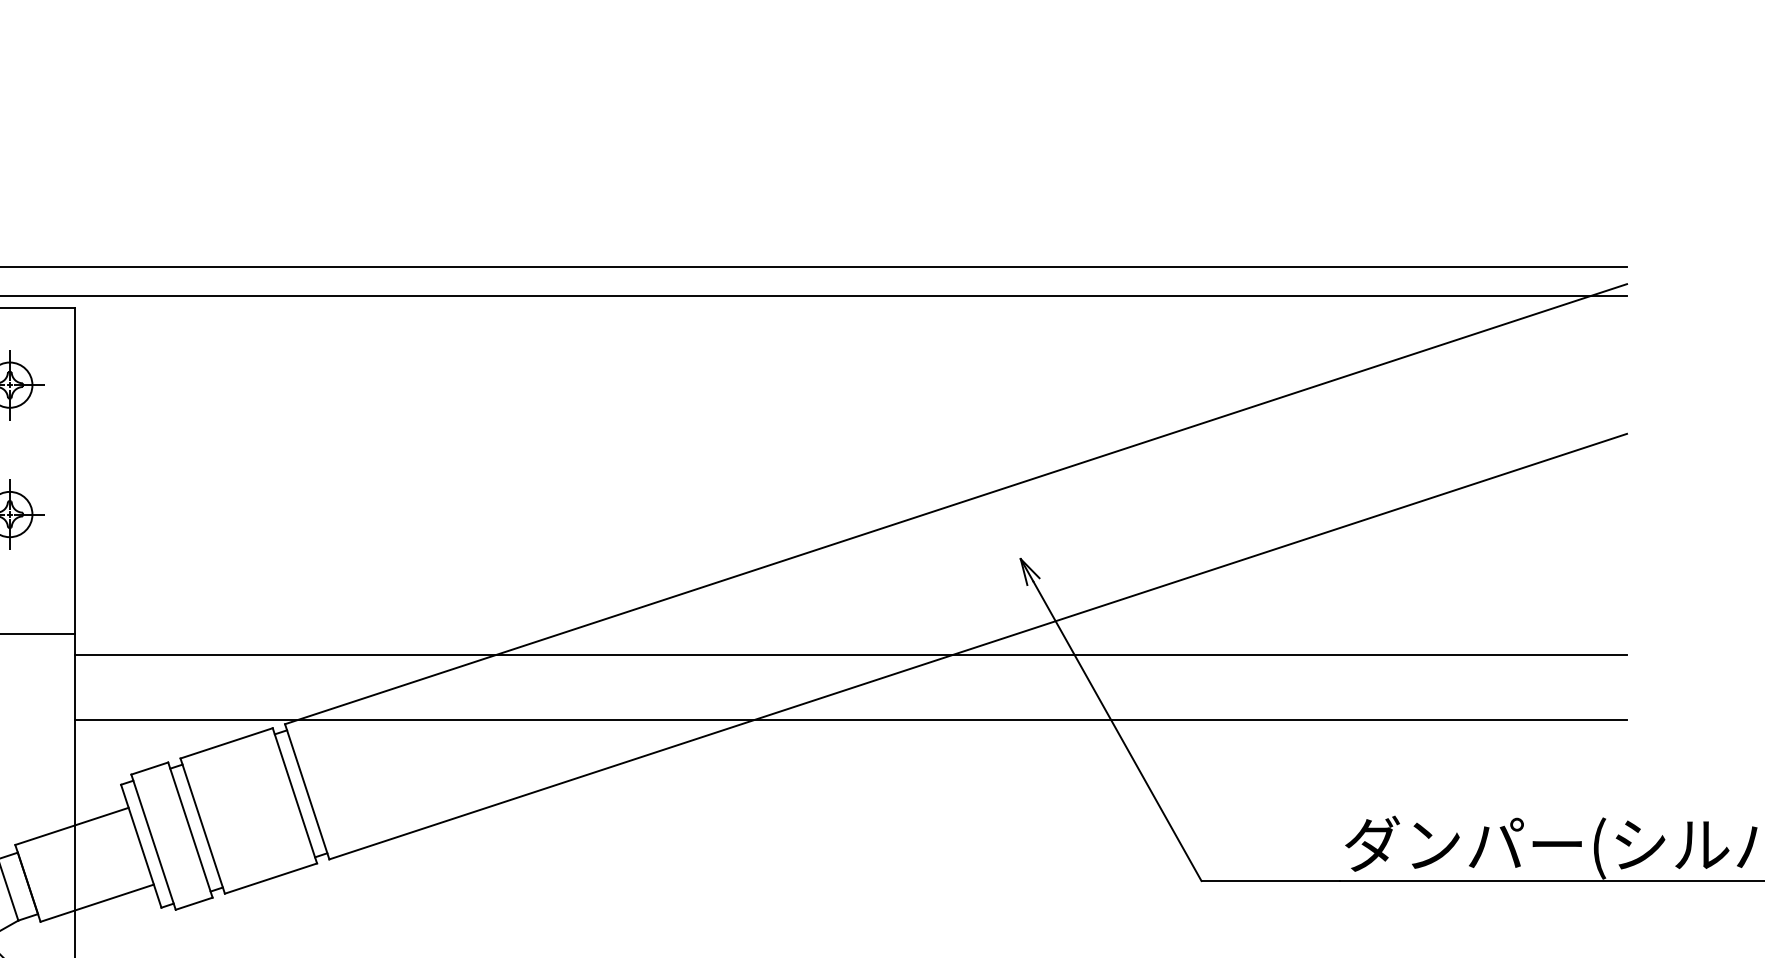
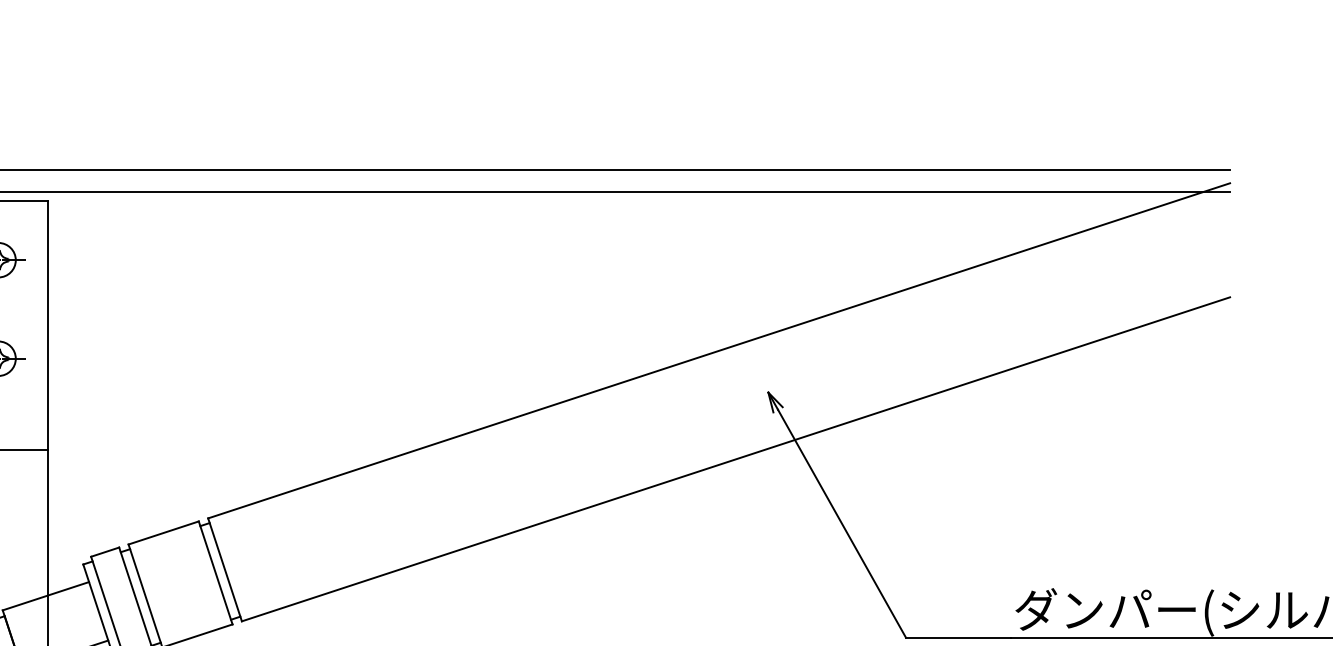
line: (850, 654) -> (638, 465), removed
line: (850, 719) -> (638, 514), removed

